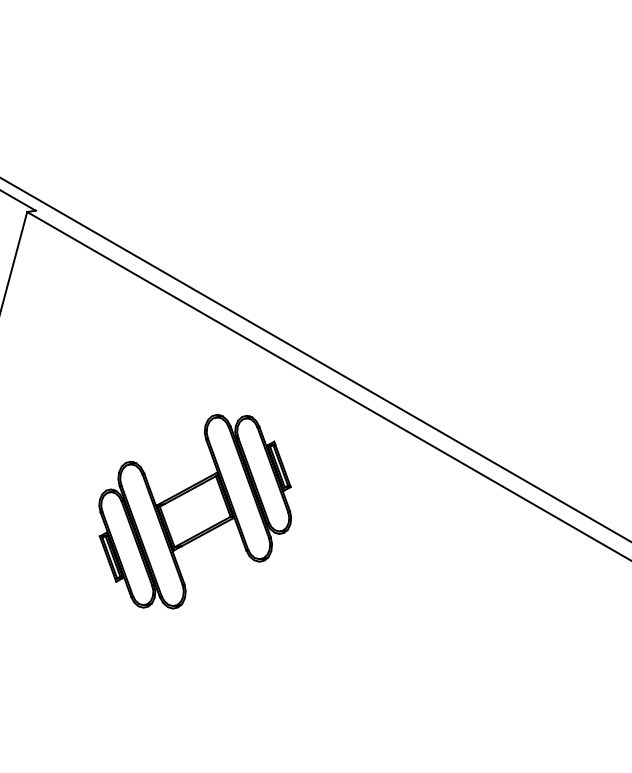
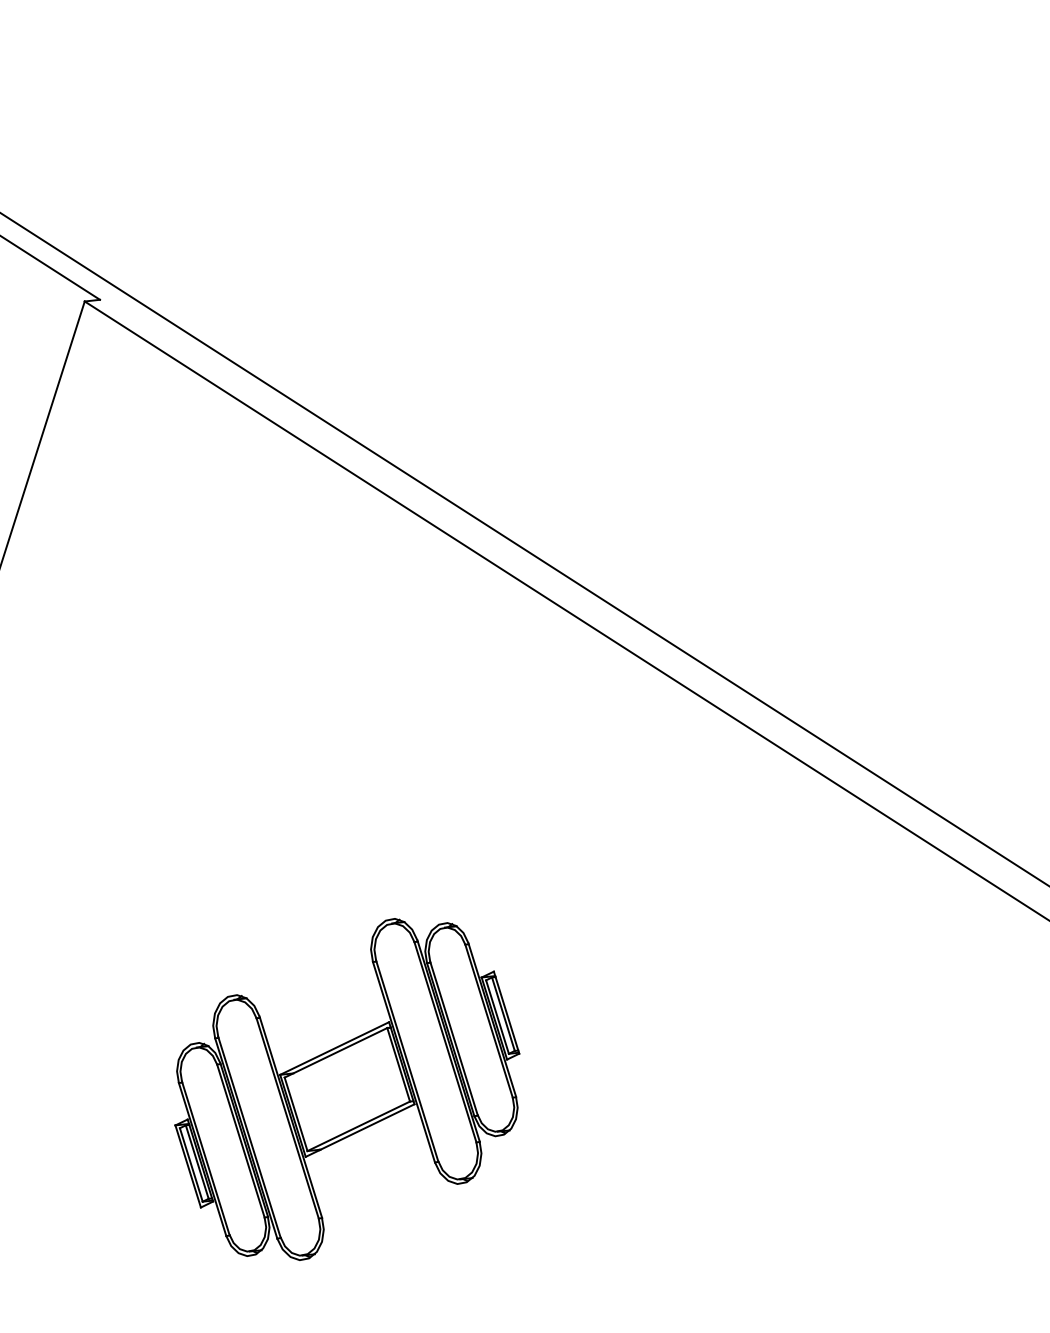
part: (195, 511) -> (347, 1089), moved

